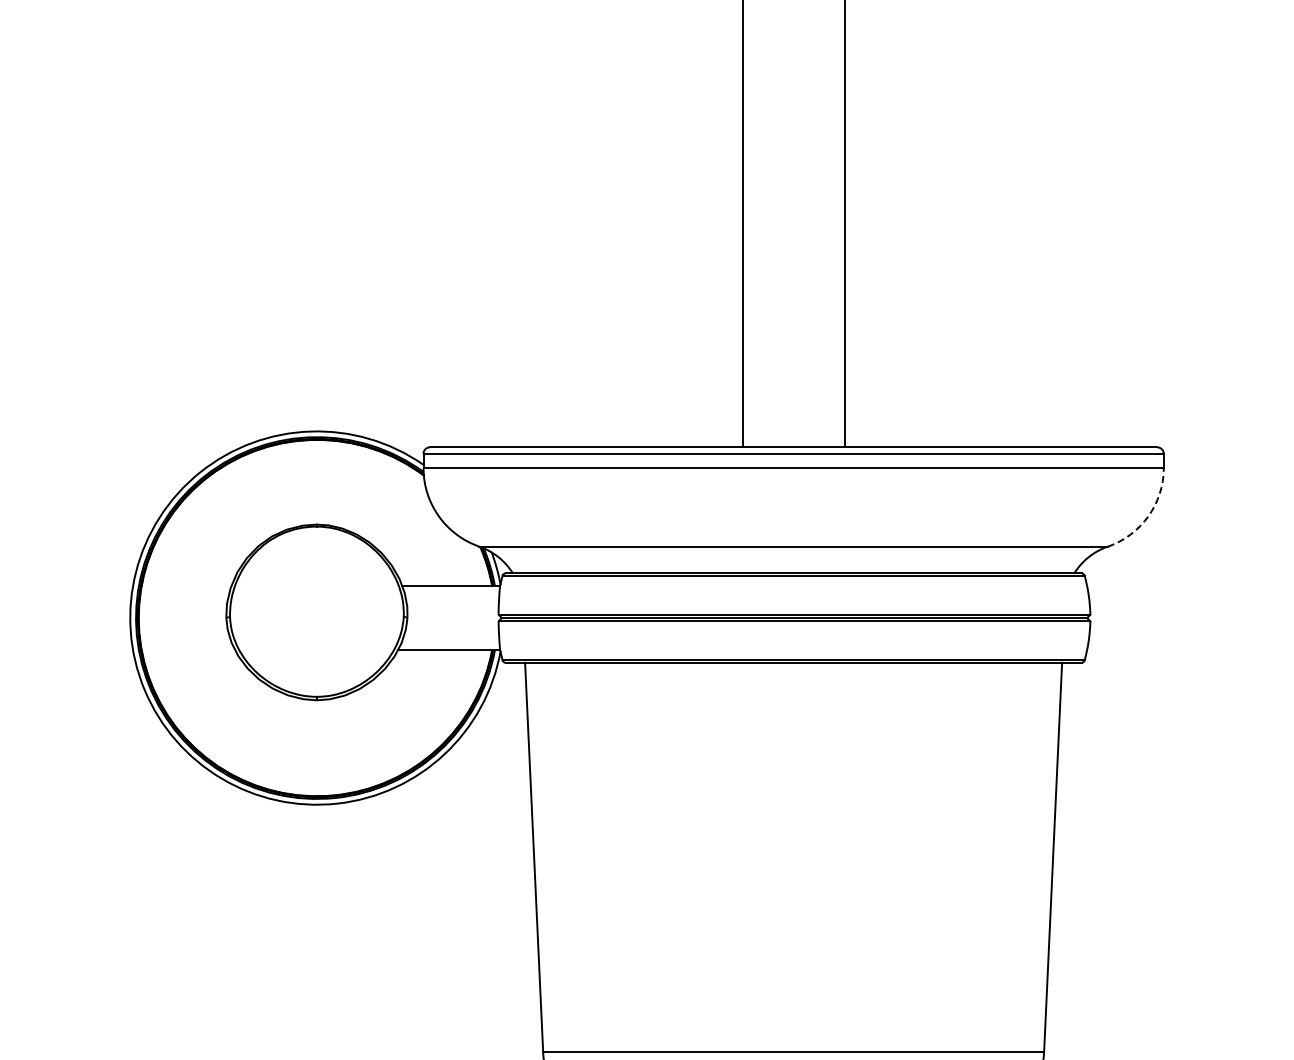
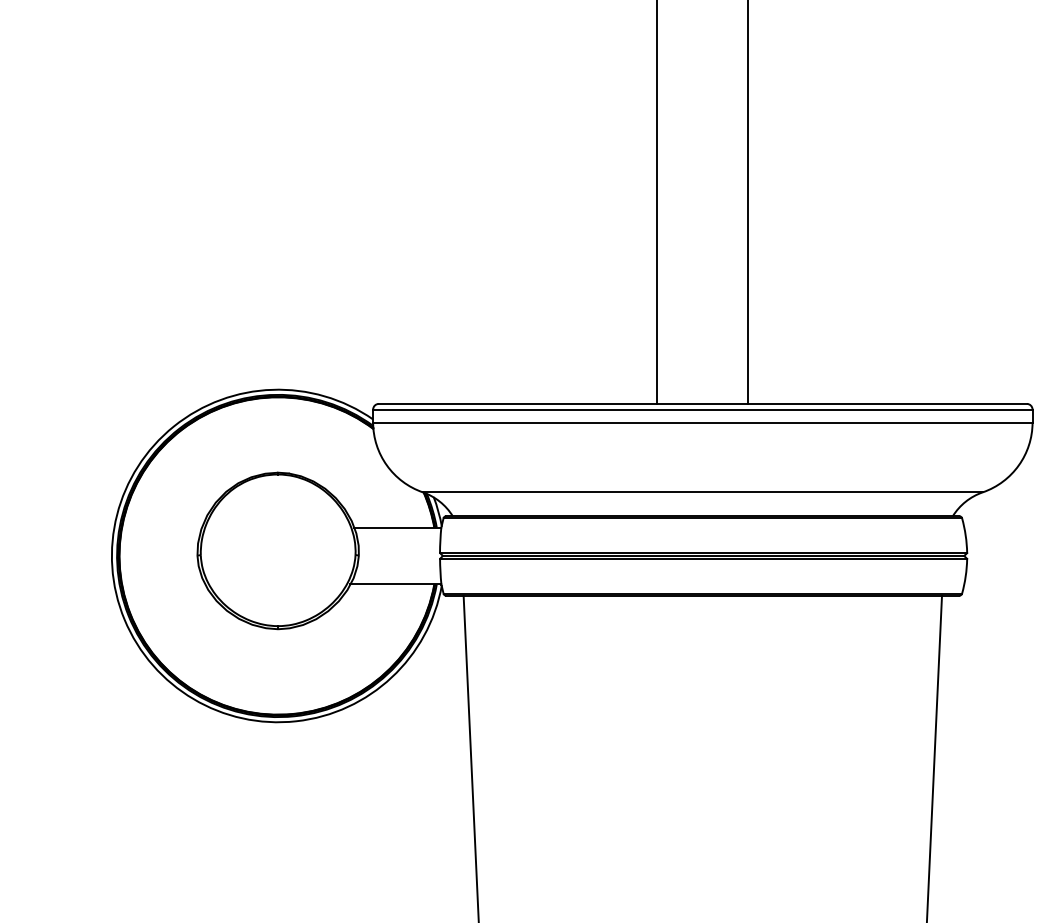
arc: (1148, 516) -> (1018, 465), dashed -> solid

